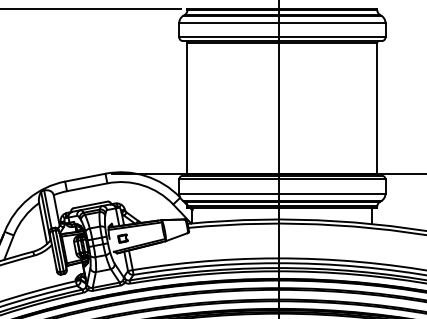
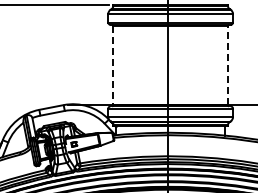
line: (187, 108) -> (113, 65), solid -> dashed
line: (378, 108) -> (228, 65), solid -> dashed

